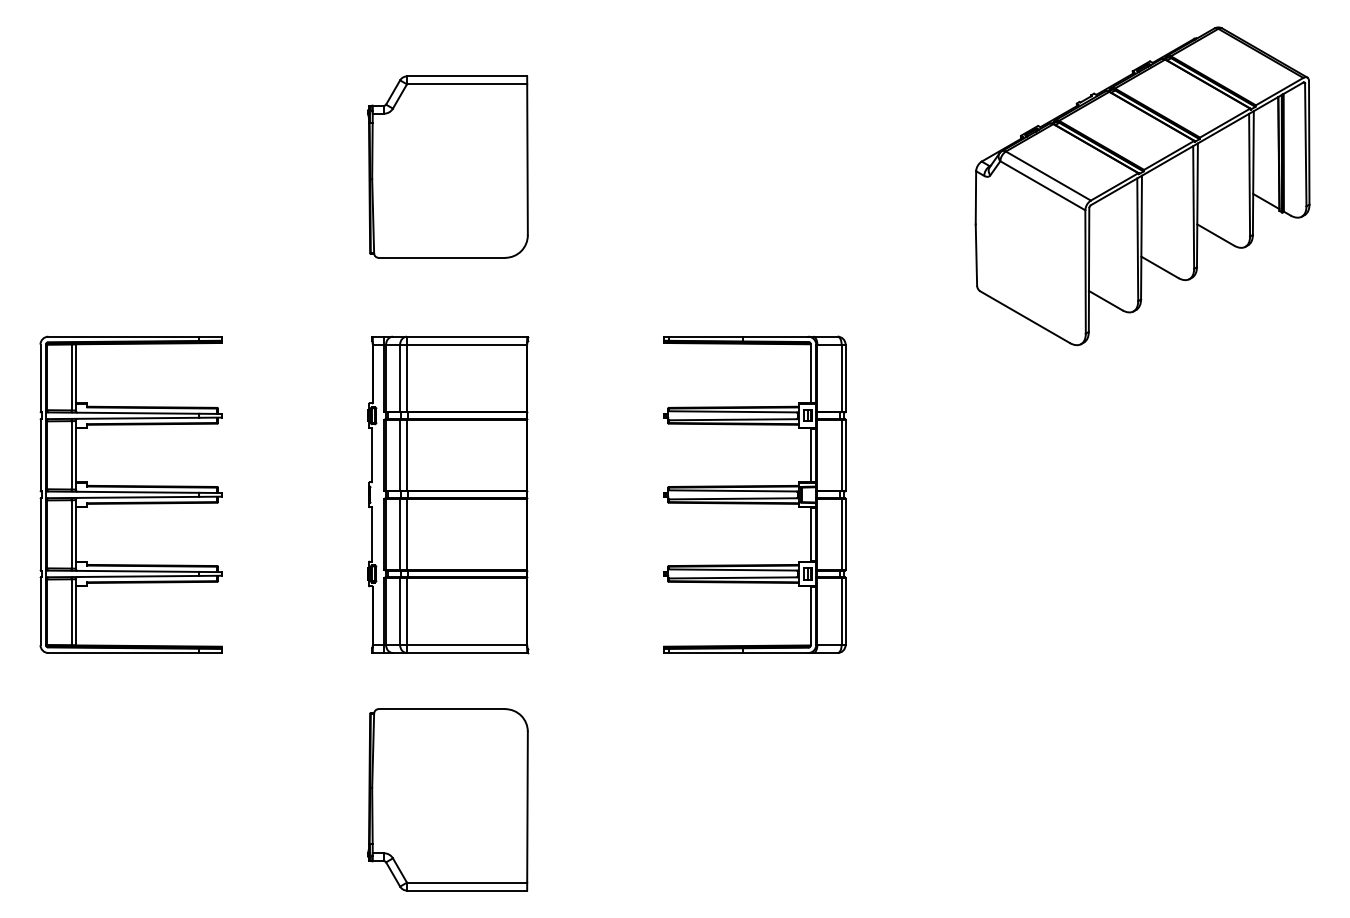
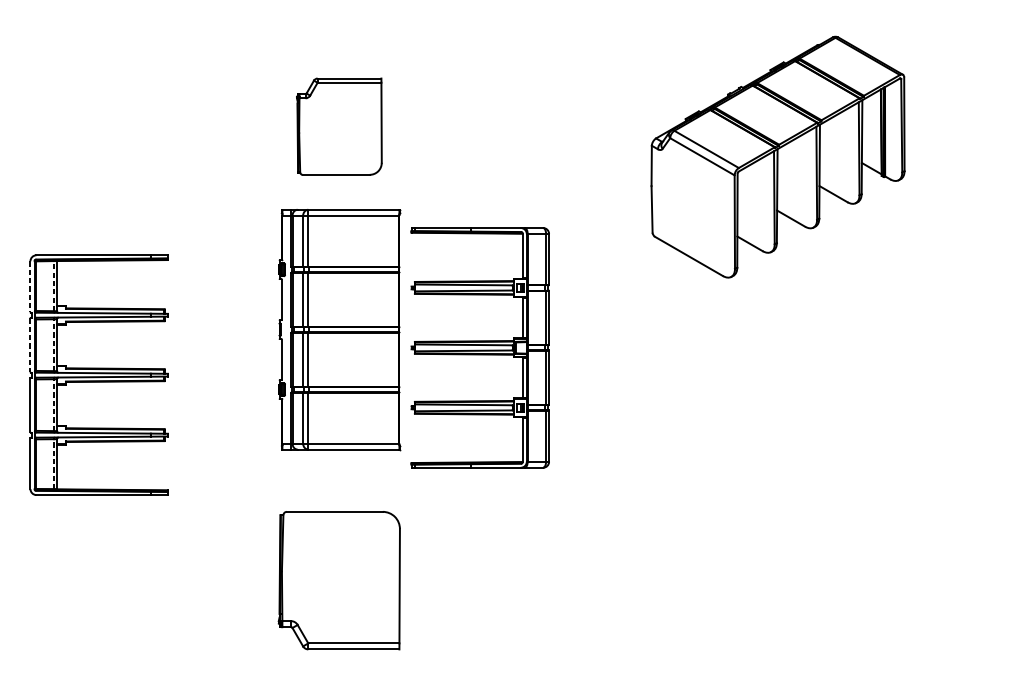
part: (447, 166) -> (339, 126), size x0.7
part: (1142, 186) -> (777, 157), moved
line: (71, 376) -> (53, 285), solid -> dashed
line: (40, 378) -> (30, 286), solid -> dashed
line: (71, 454) -> (53, 344), solid -> dashed
line: (40, 455) -> (30, 345), solid -> dashed
part: (448, 494) -> (339, 329), moved
part: (754, 494) -> (480, 347), moved
line: (71, 533) -> (53, 404), solid -> dashed
line: (71, 611) -> (53, 463), solid -> dashed
part: (447, 799) -> (339, 580), moved

